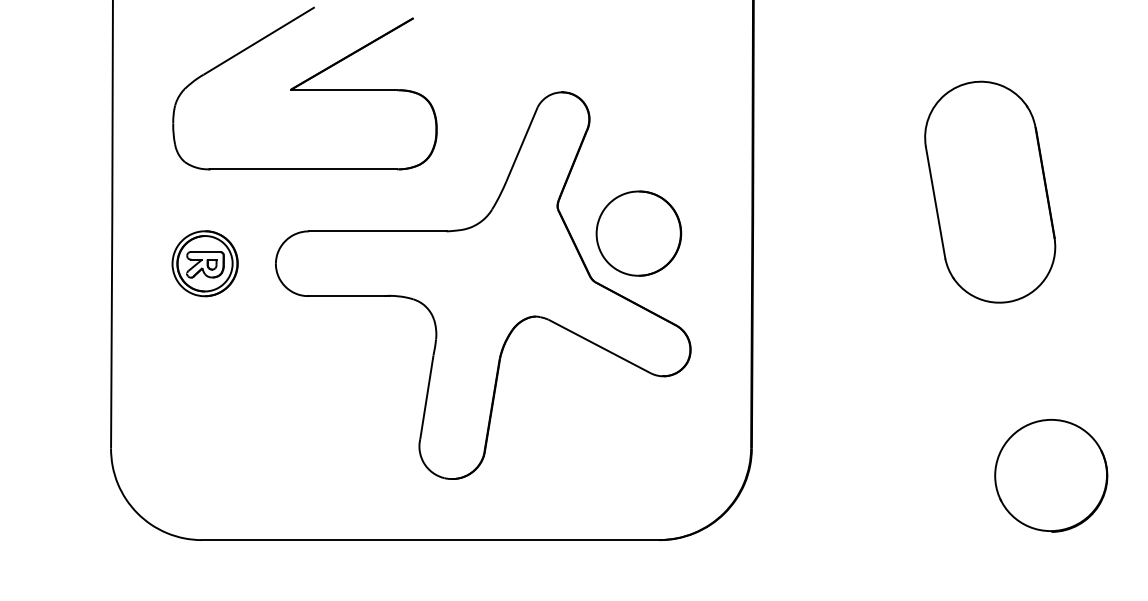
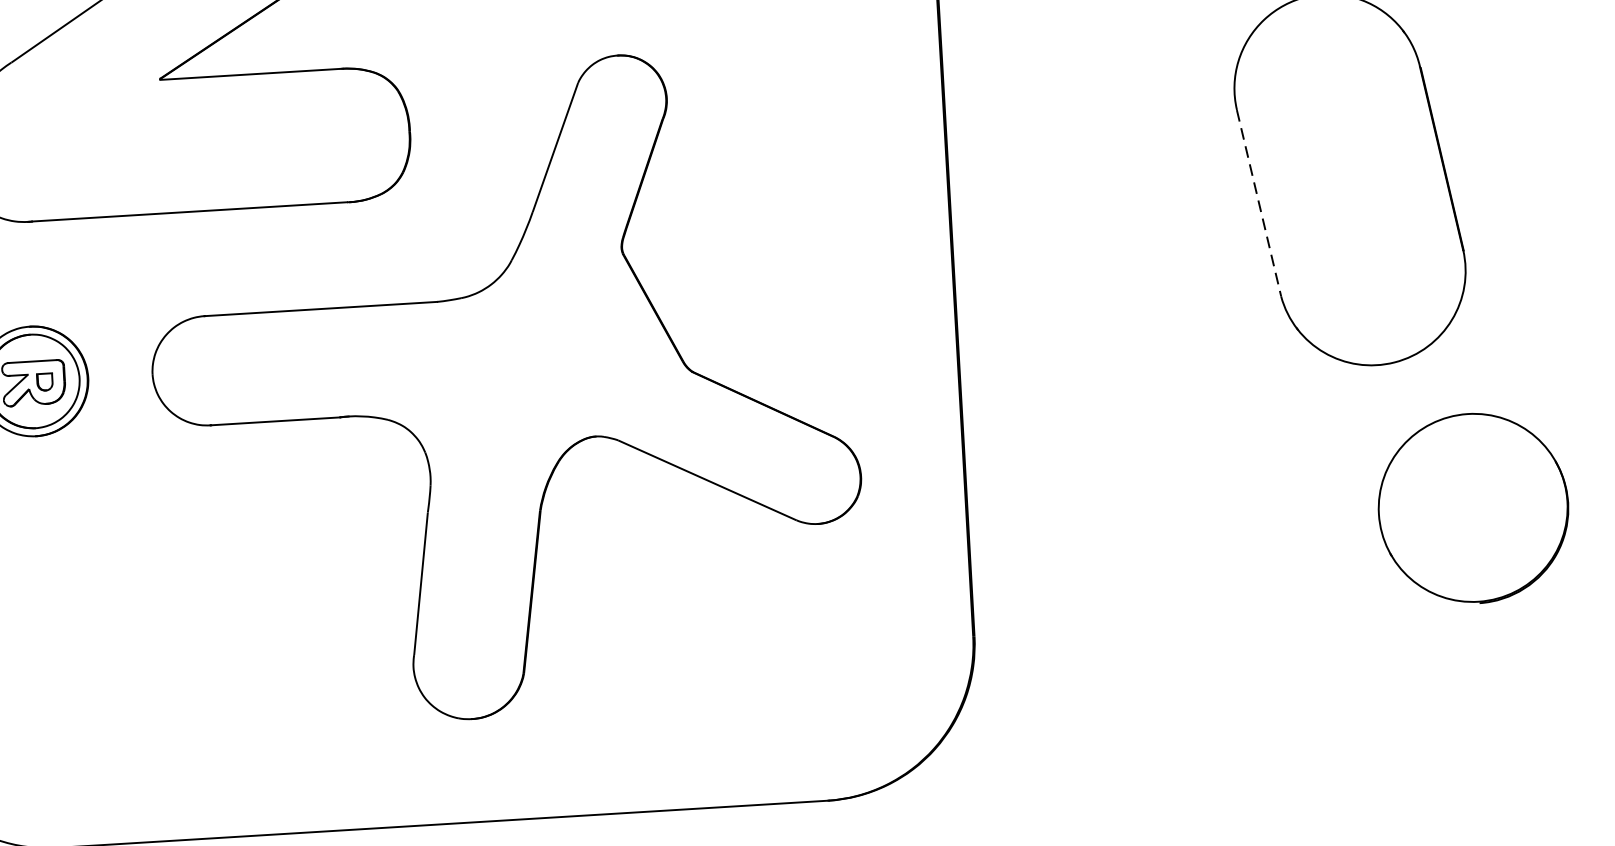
line: (935, 202) -> (1258, 202), solid -> dashed
part: (638, 233) -> (761, 285), removed
part: (1051, 475) -> (1473, 507), moved

